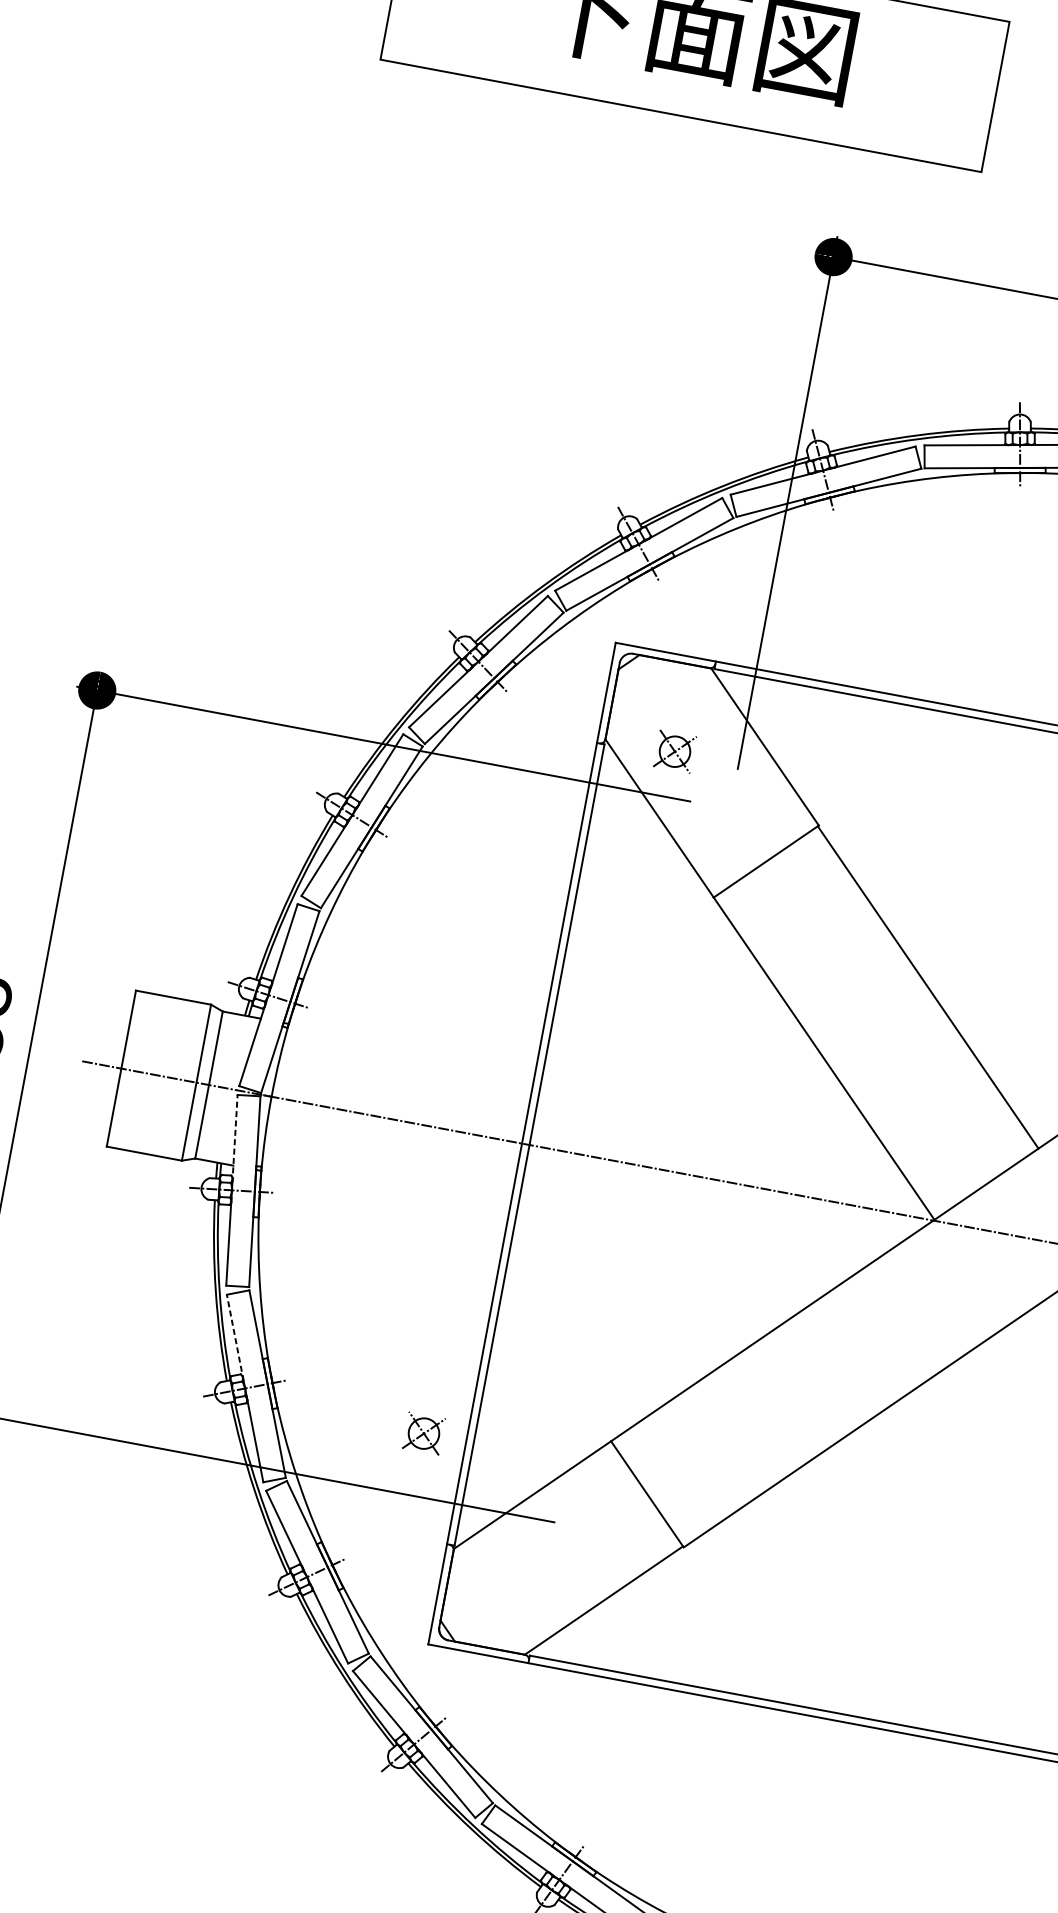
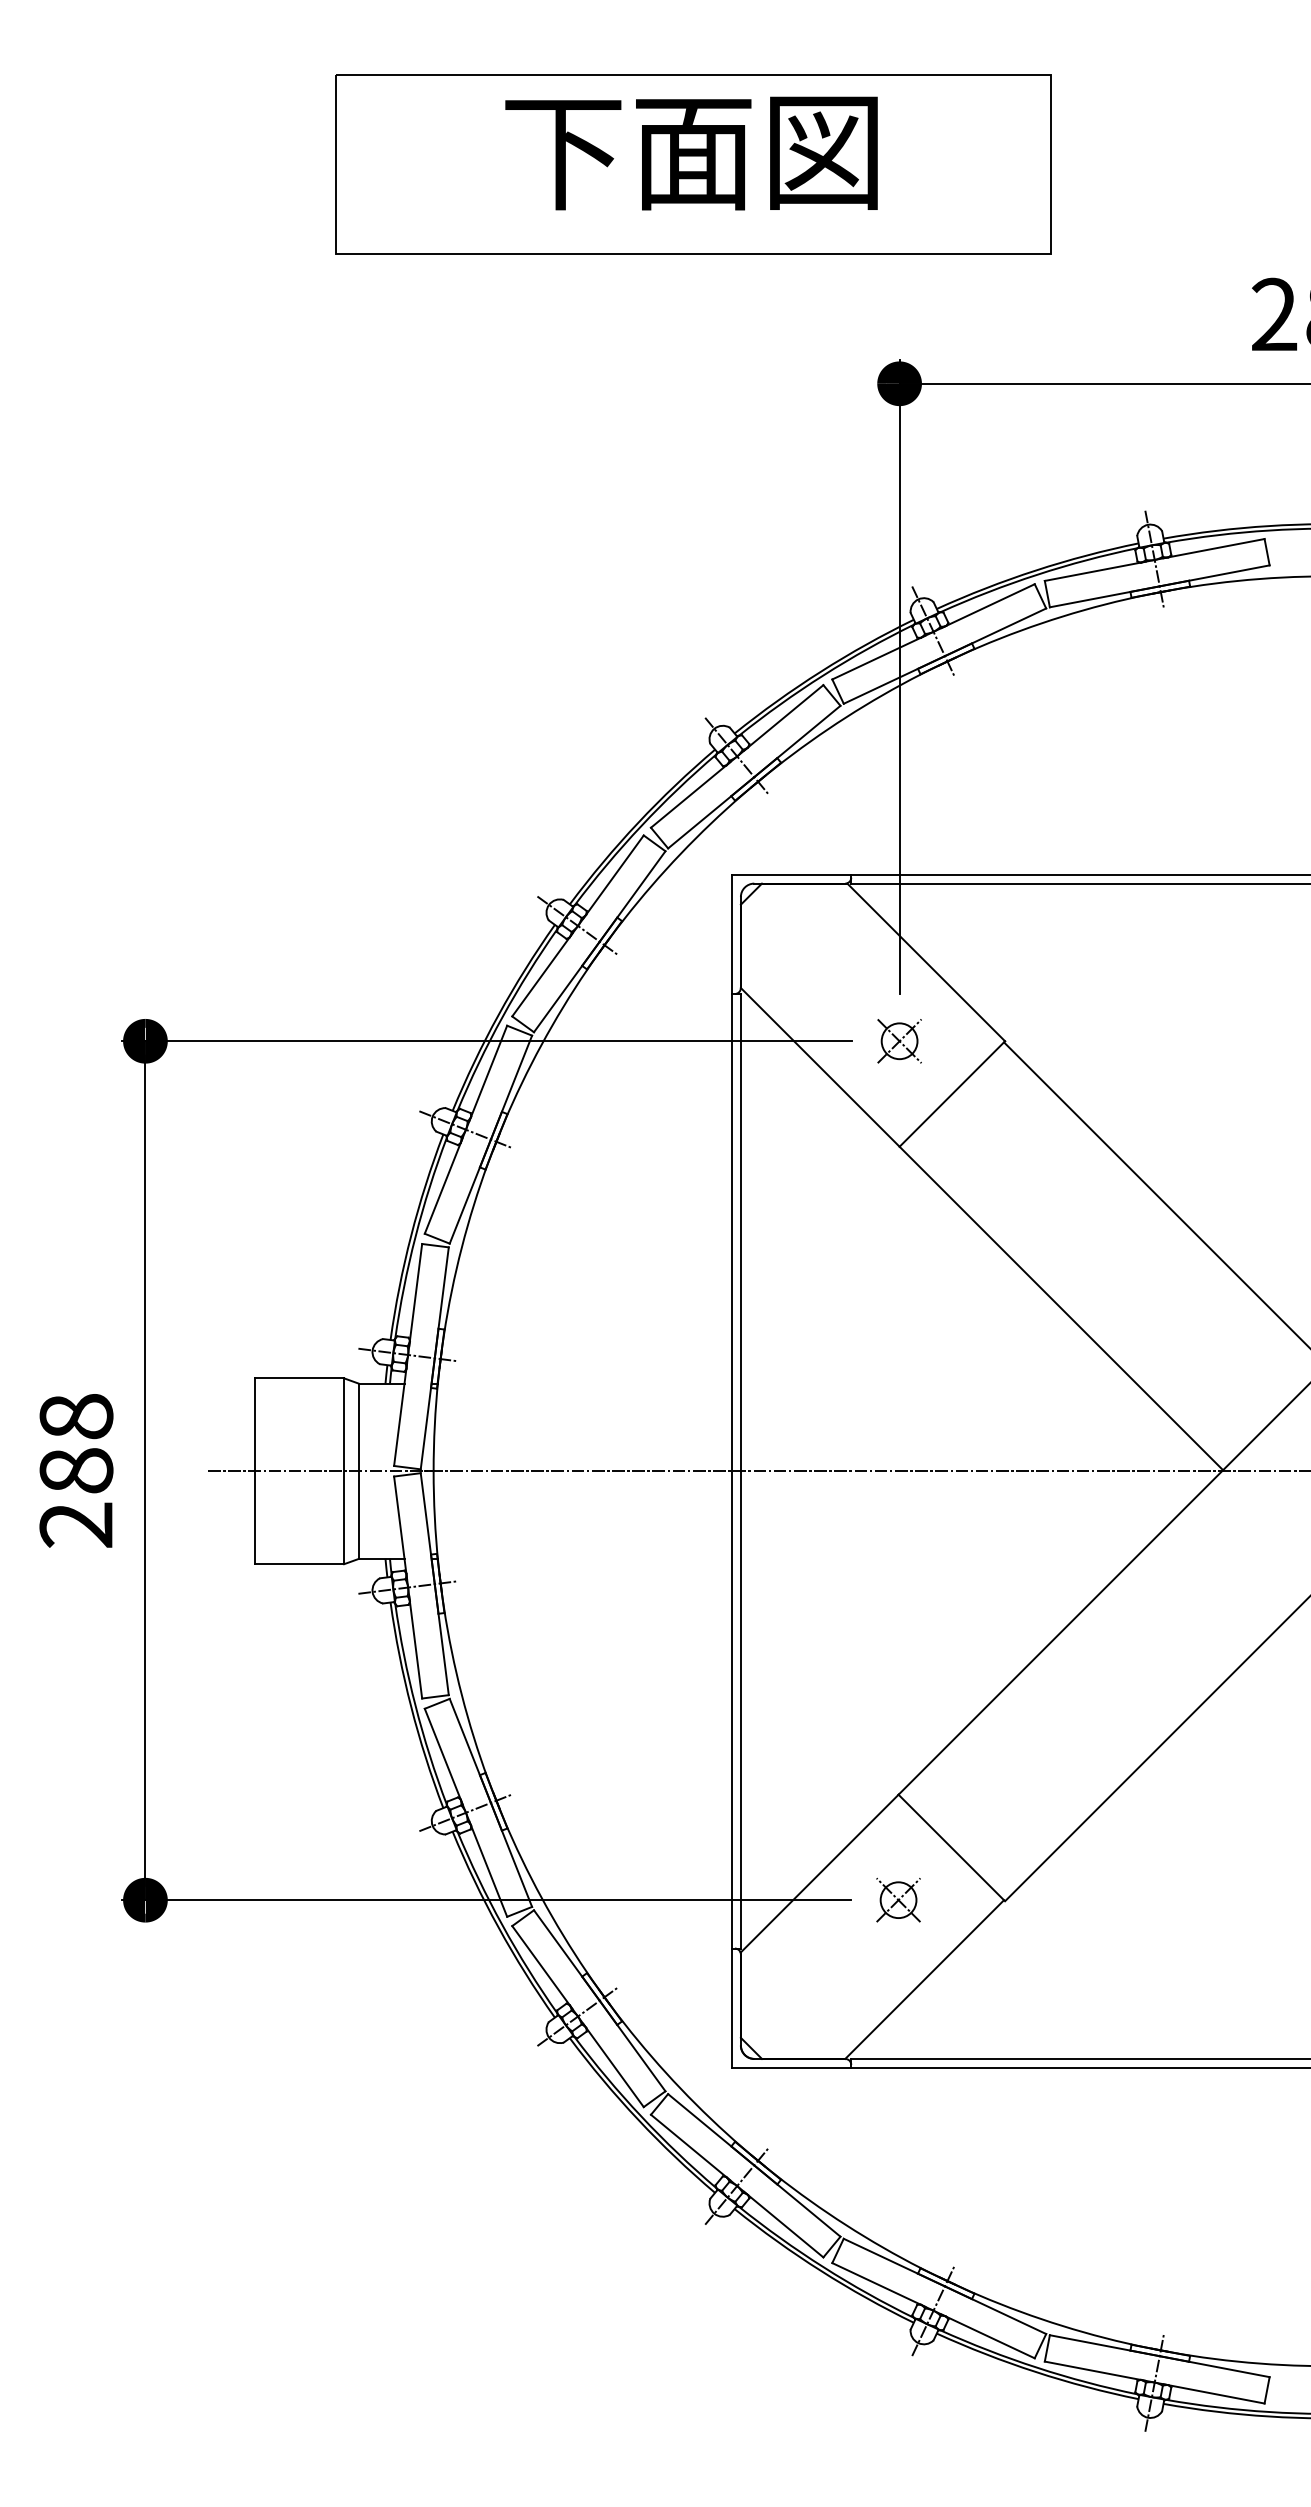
part: (674, 751) -> (899, 1041), moved
line: (234, 1138) -> (400, 1527), dashed -> solid
line: (235, 1337) -> (443, 1756), dashed -> solid
part: (424, 1433) -> (898, 1899), moved

